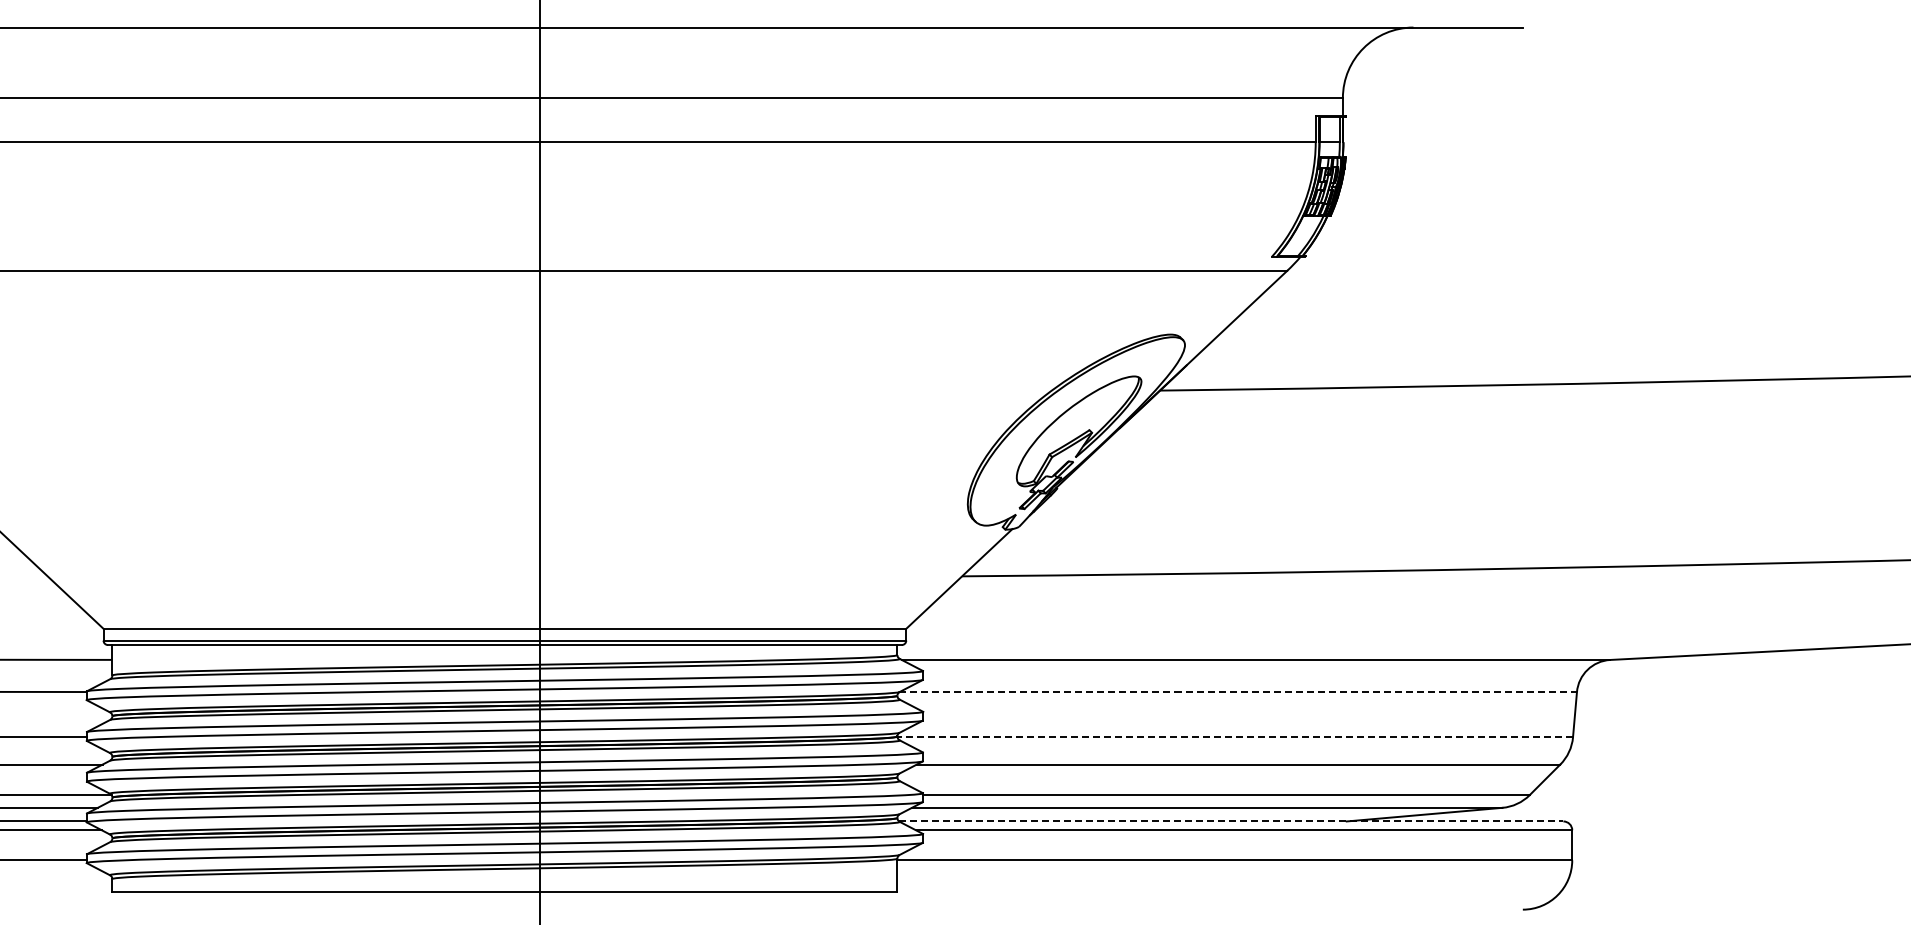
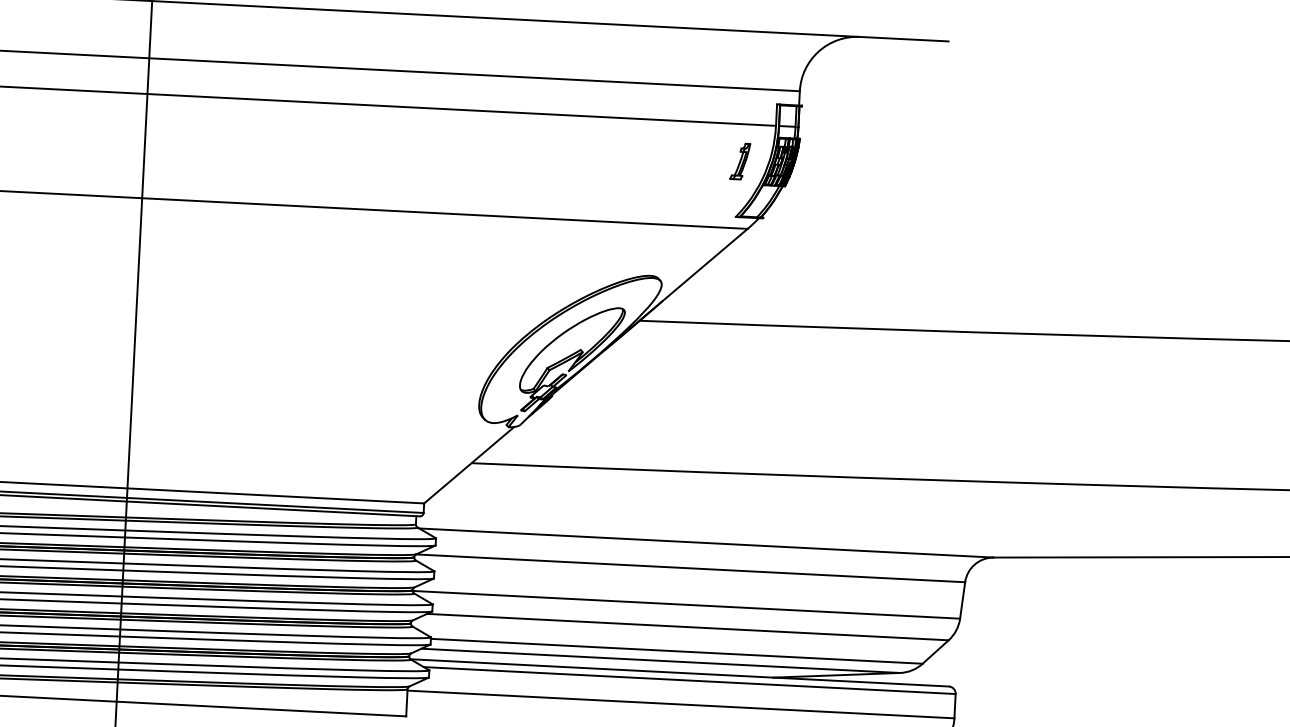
part: (1273, 187) -> (739, 160), added
line: (1238, 692) -> (690, 568), dashed -> solid
line: (1235, 737) -> (686, 605), dashed -> solid
line: (1231, 821) -> (679, 672), dashed -> solid

